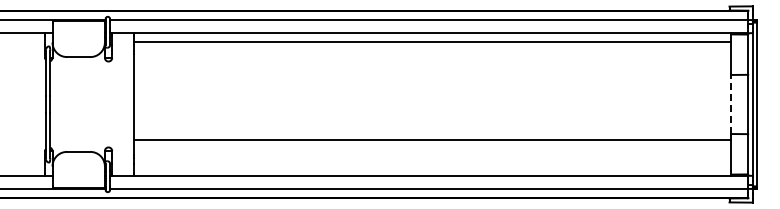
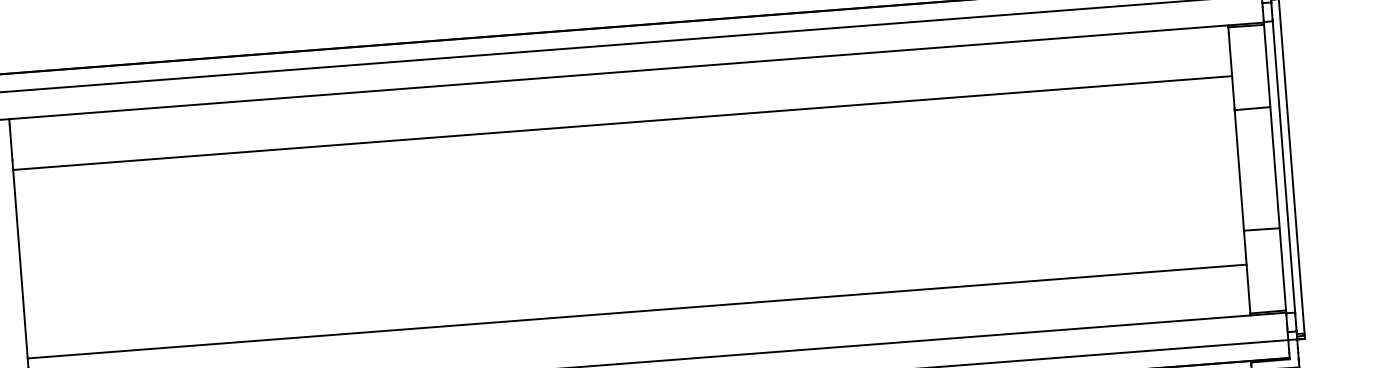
line: (432, 42) -> (622, 123), moved
line: (730, 104) -> (1238, 170), dashed -> solid
line: (432, 139) -> (637, 311), moved

